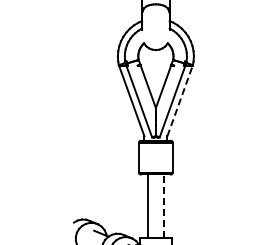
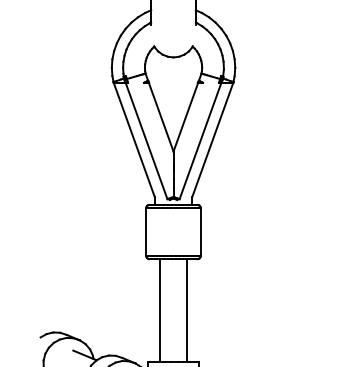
line: (180, 101) -> (213, 140), dashed -> solid
line: (164, 205) -> (187, 309), dashed -> solid

